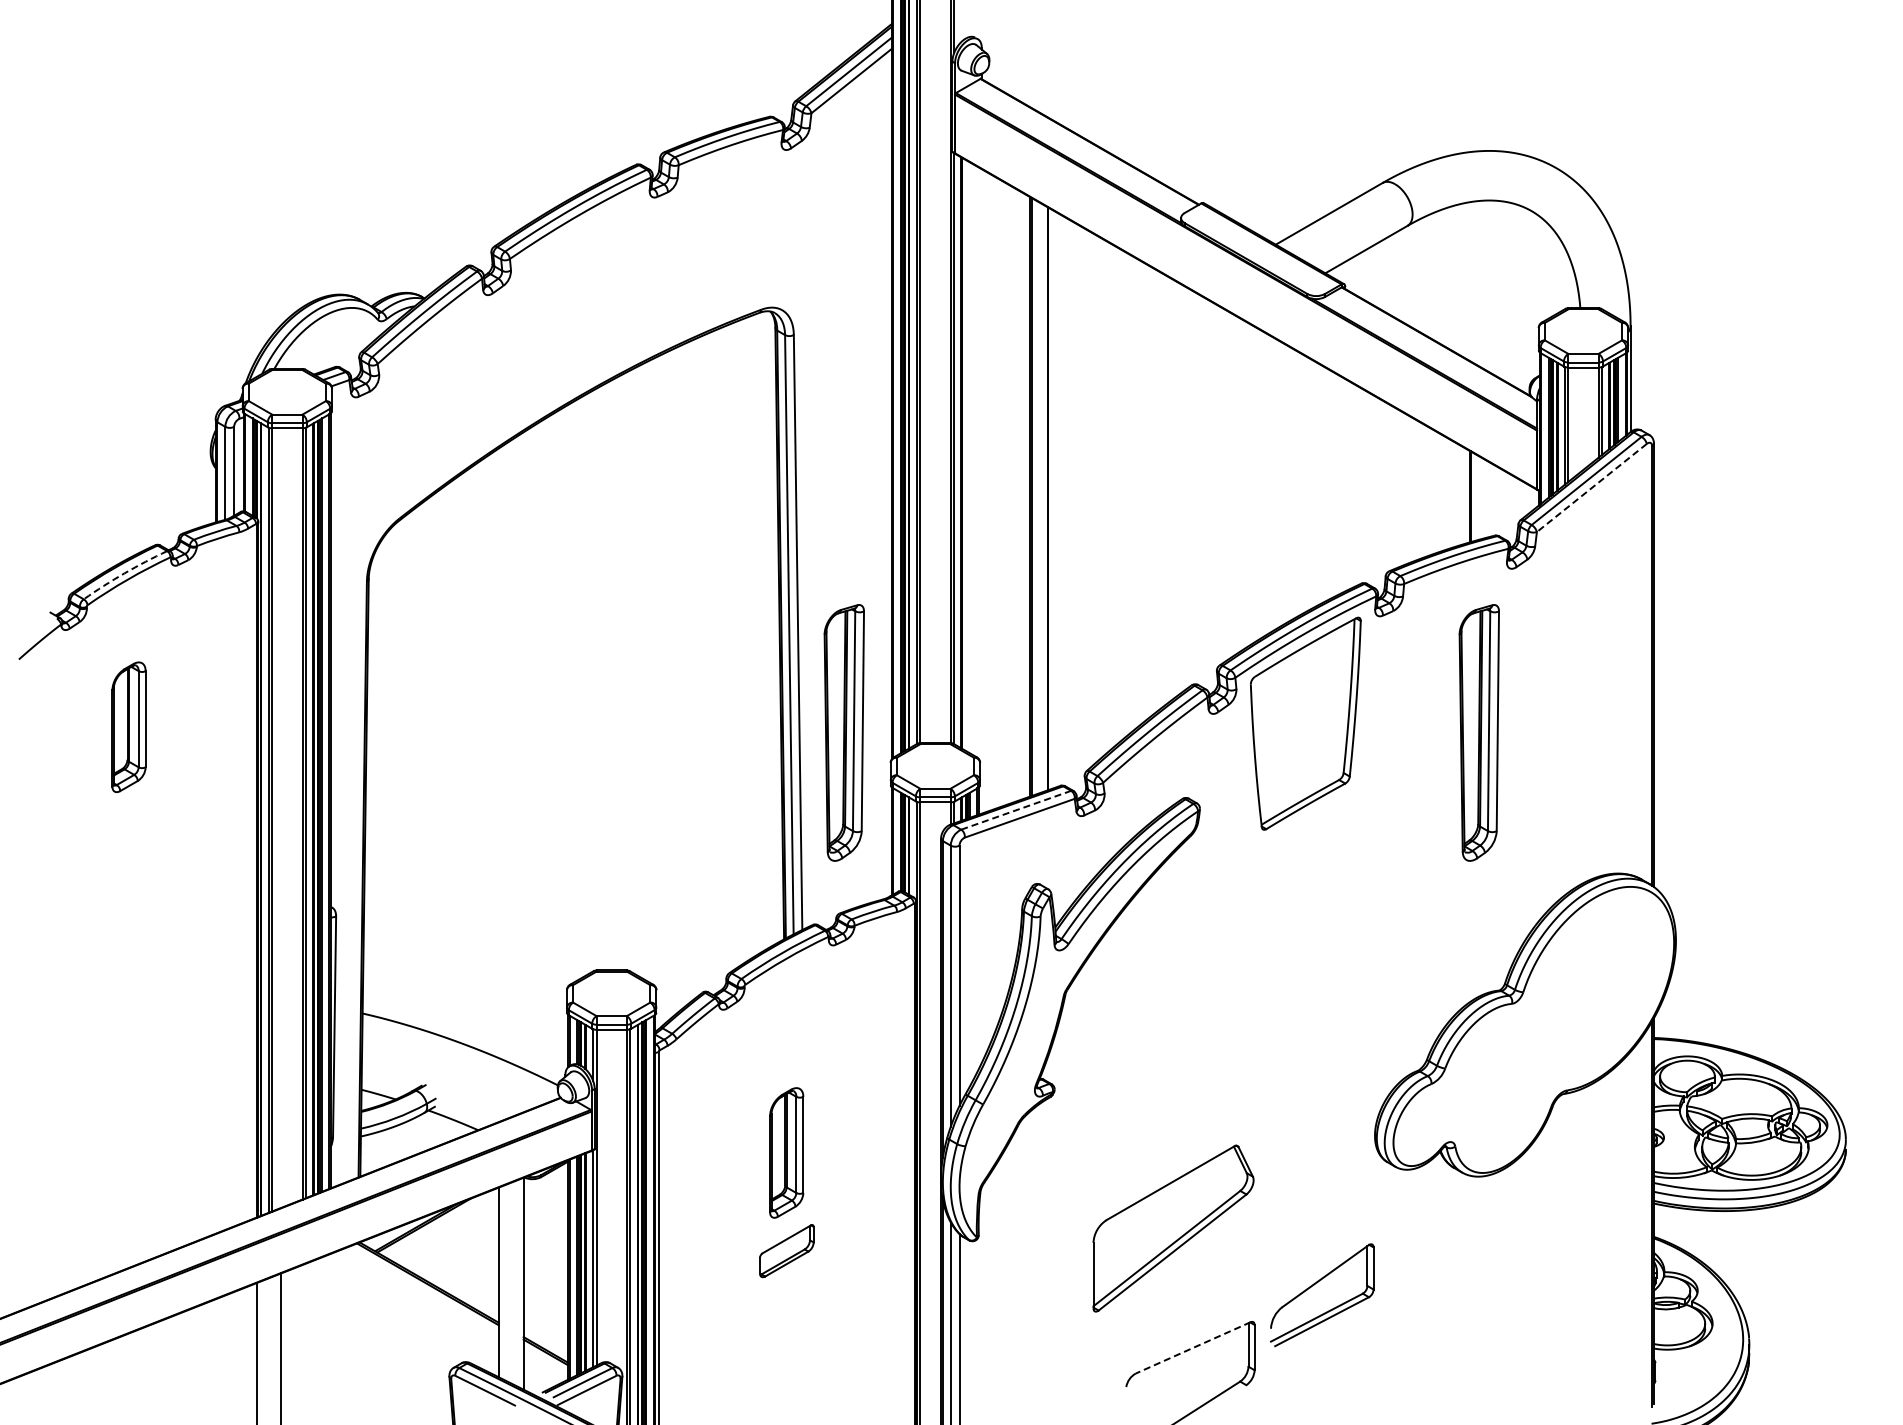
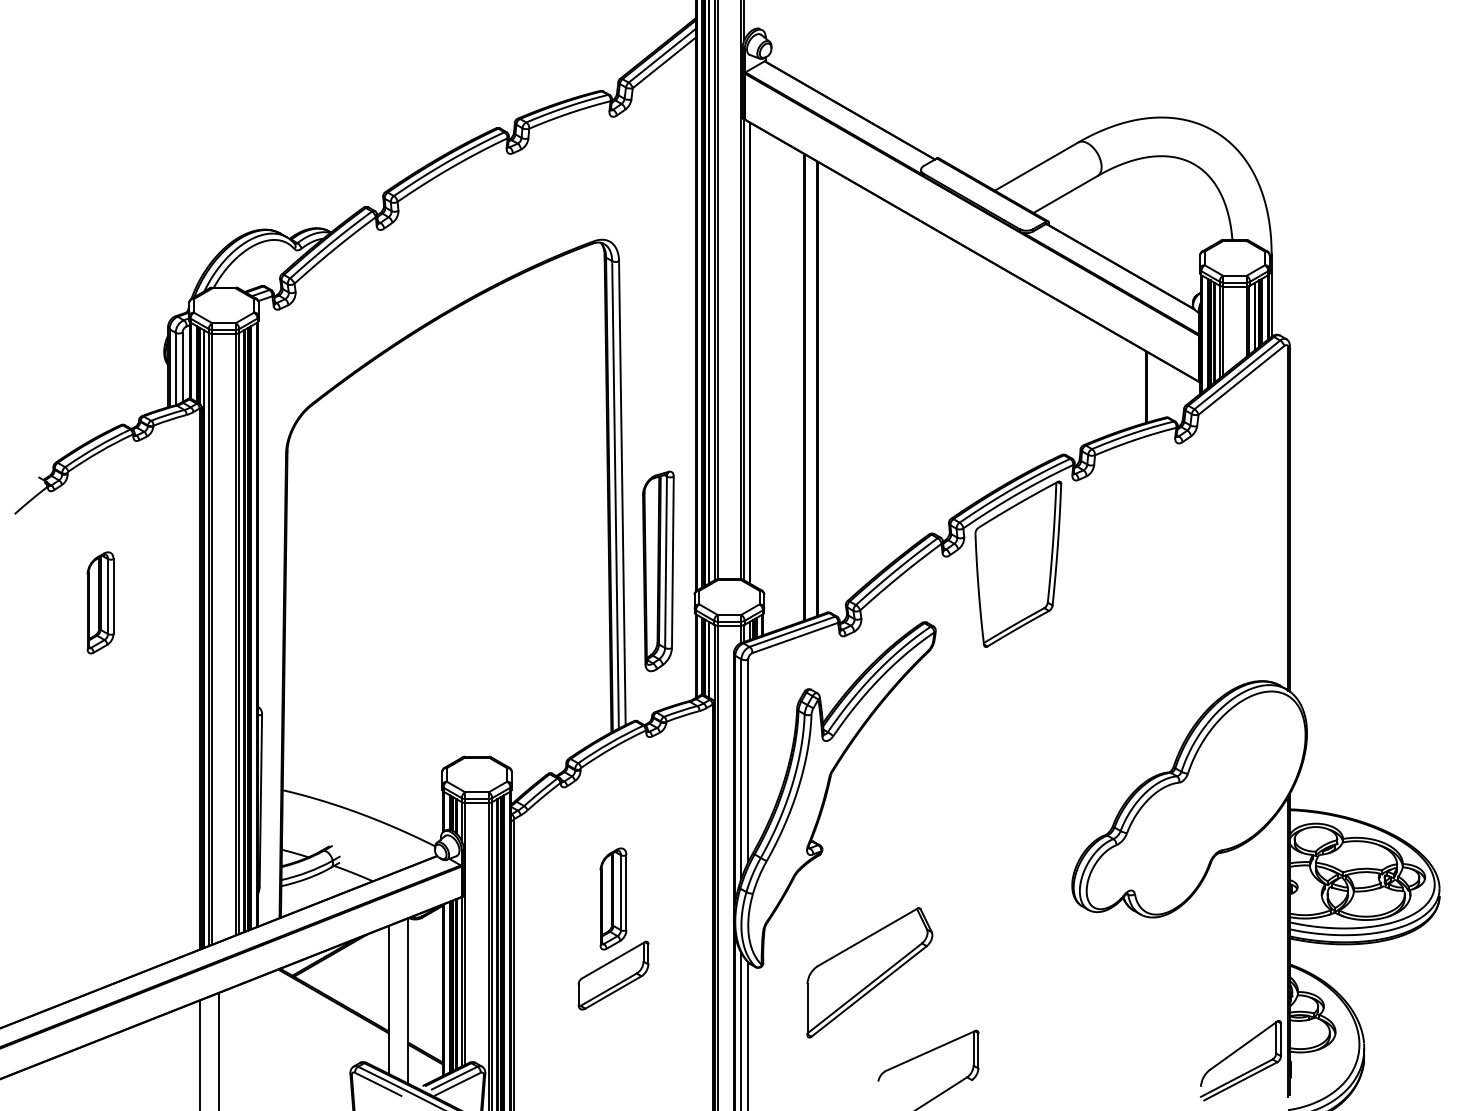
line: (1591, 488) -> (1241, 380), dashed -> solid
arc: (124, 573) -> (97, 447), dashed -> solid
part: (128, 726) -> (100, 602), moved
part: (1478, 732) -> (1153, 571), removed
line: (1016, 810) -> (792, 631), dashed -> solid
part: (1173, 1228) -> (869, 972), moved
part: (786, 1250) -> (613, 975), size x1.67
part: (1314, 1285) -> (1234, 1053), moved
line: (1193, 1347) -> (930, 1050), dashed -> solid

